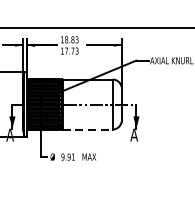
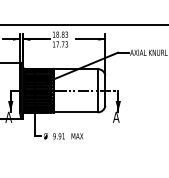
line: (88, 129) -> (76, 112), dashed -> solid

